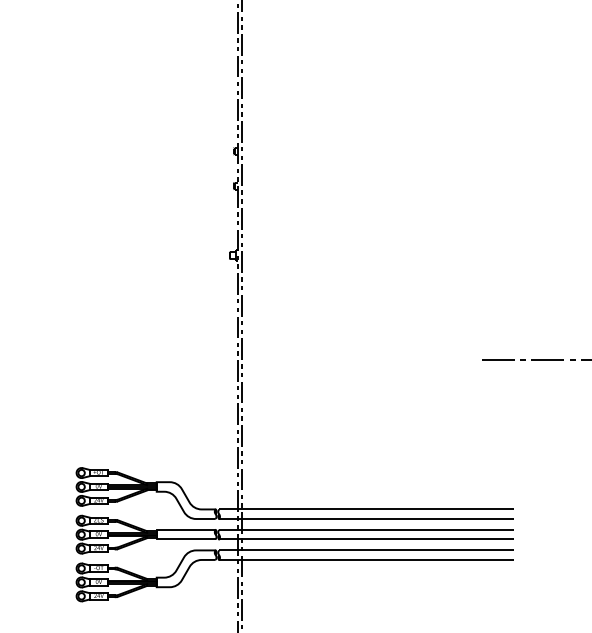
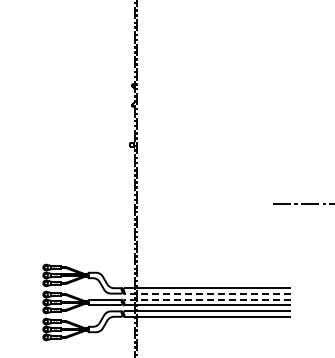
line: (366, 518) -> (207, 293), solid -> dashed
line: (366, 529) -> (207, 299), solid -> dashed

